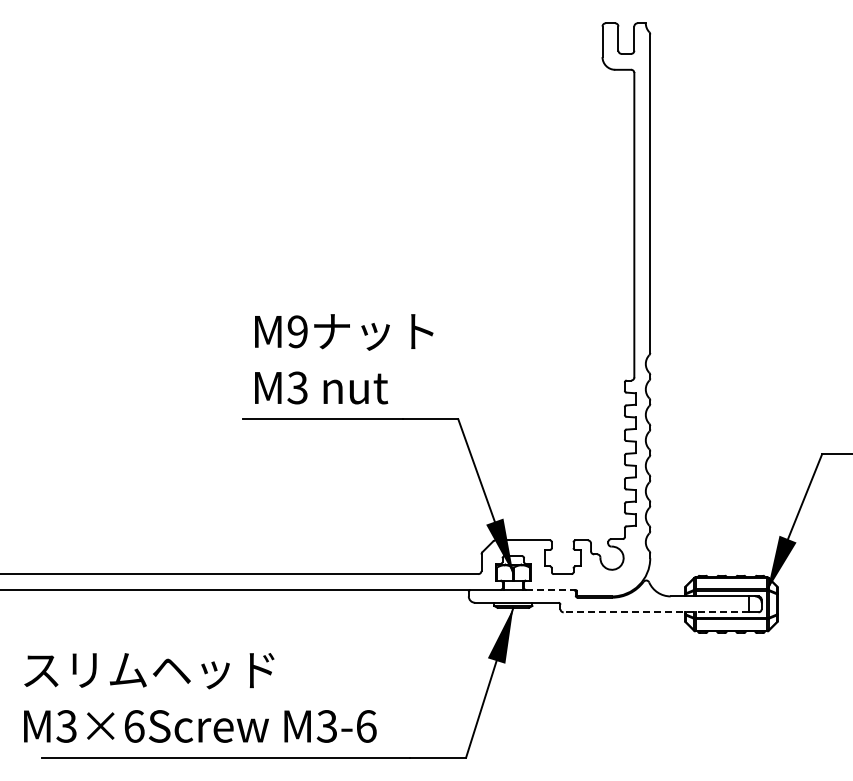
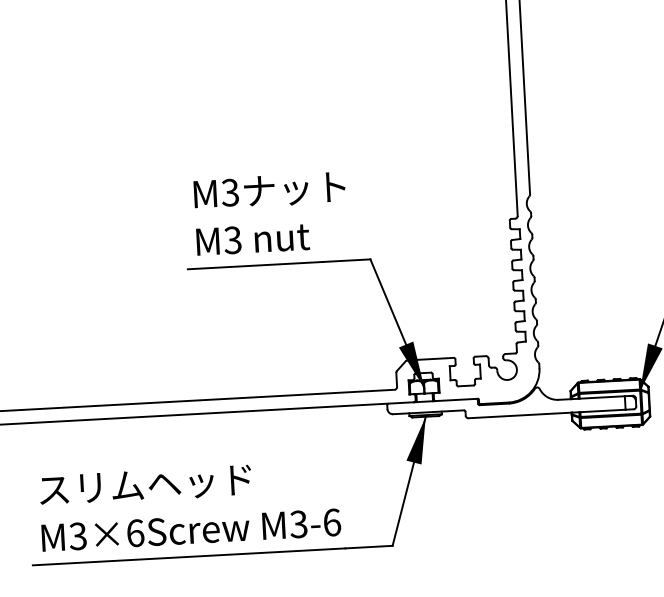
text: (297, 331) -> (230, 192), M9 -> M3
line: (550, 590) -> (456, 400), dashed -> solid
line: (656, 612) -> (547, 414), dashed -> solid
text: (200, 697) -> (190, 505), moved

